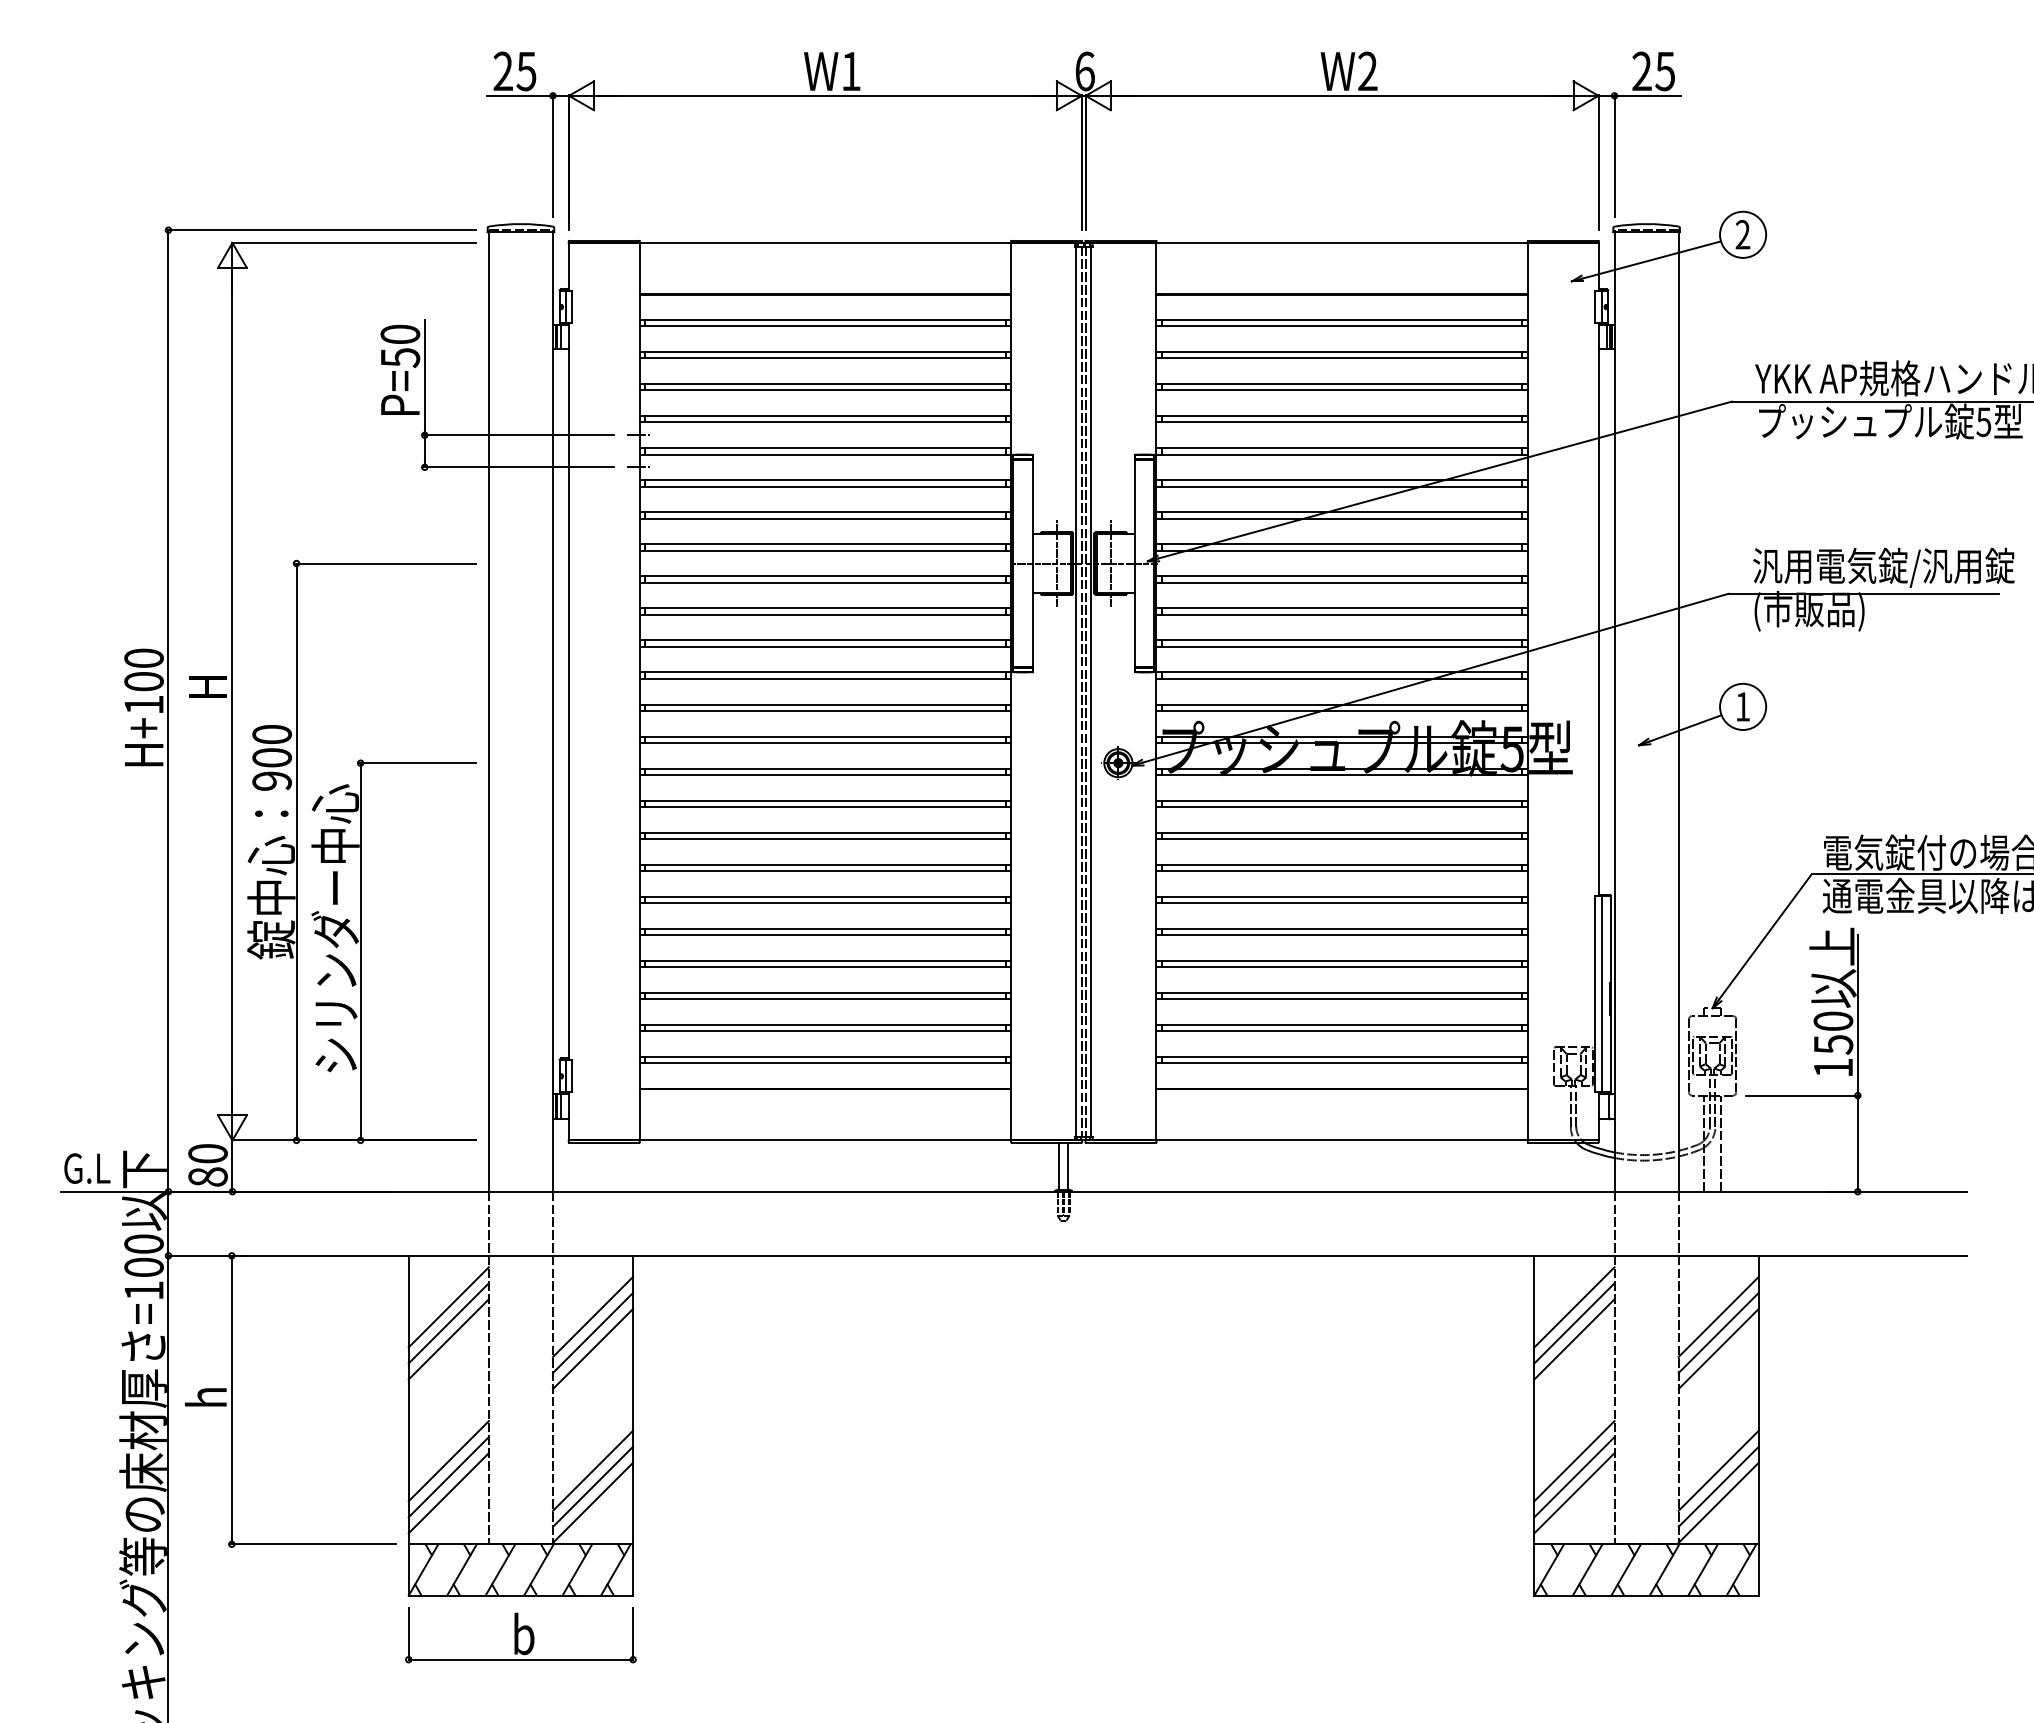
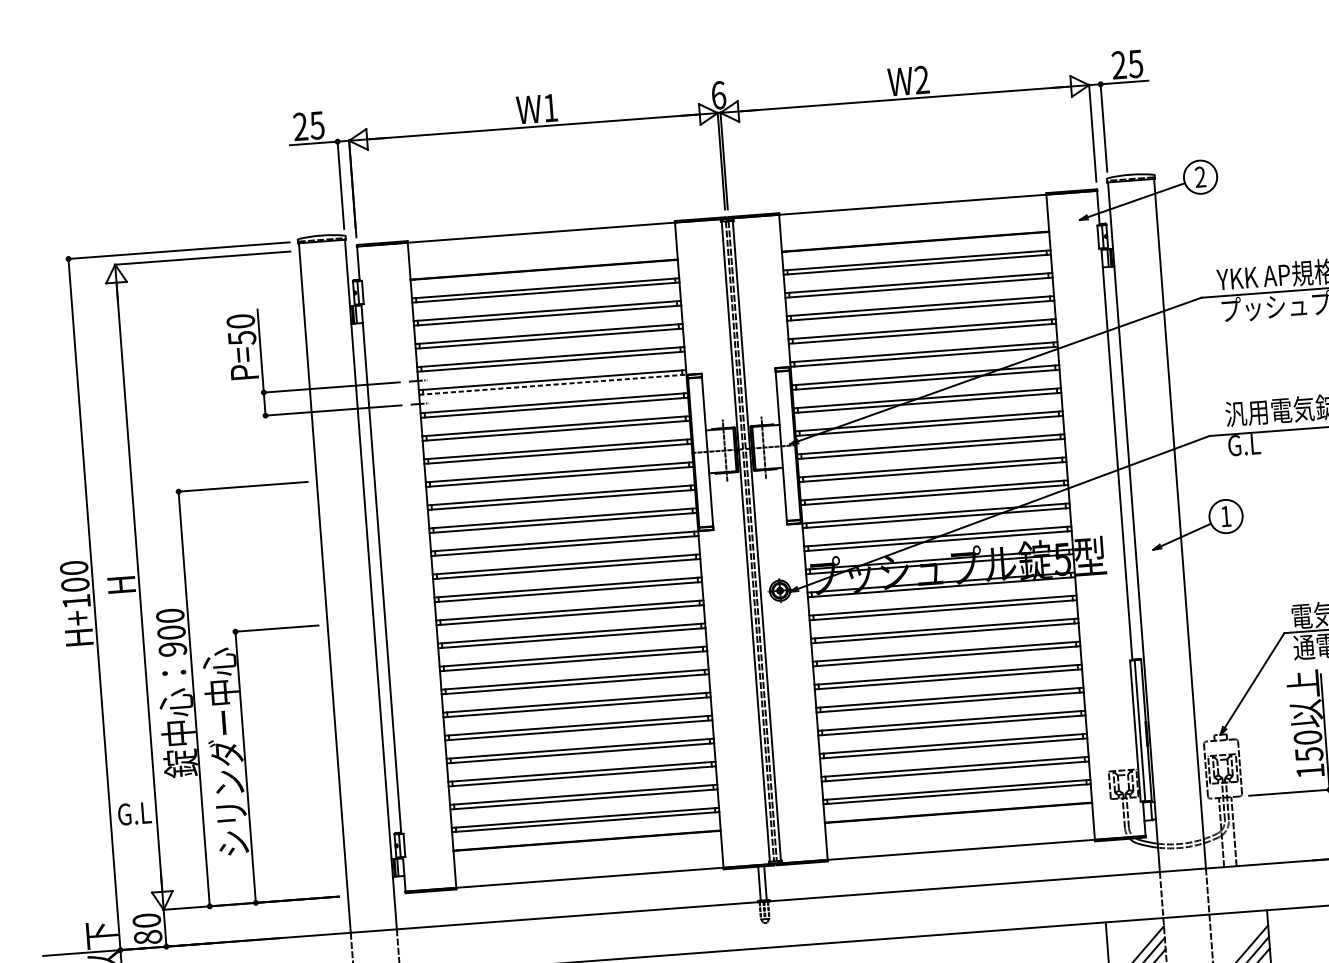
line: (825, 454) -> (552, 384), solid -> dashed
text: (1808, 610) -> (1267, 443), (市販品) -> G.L
text: (87, 1168) -> (134, 813), moved

